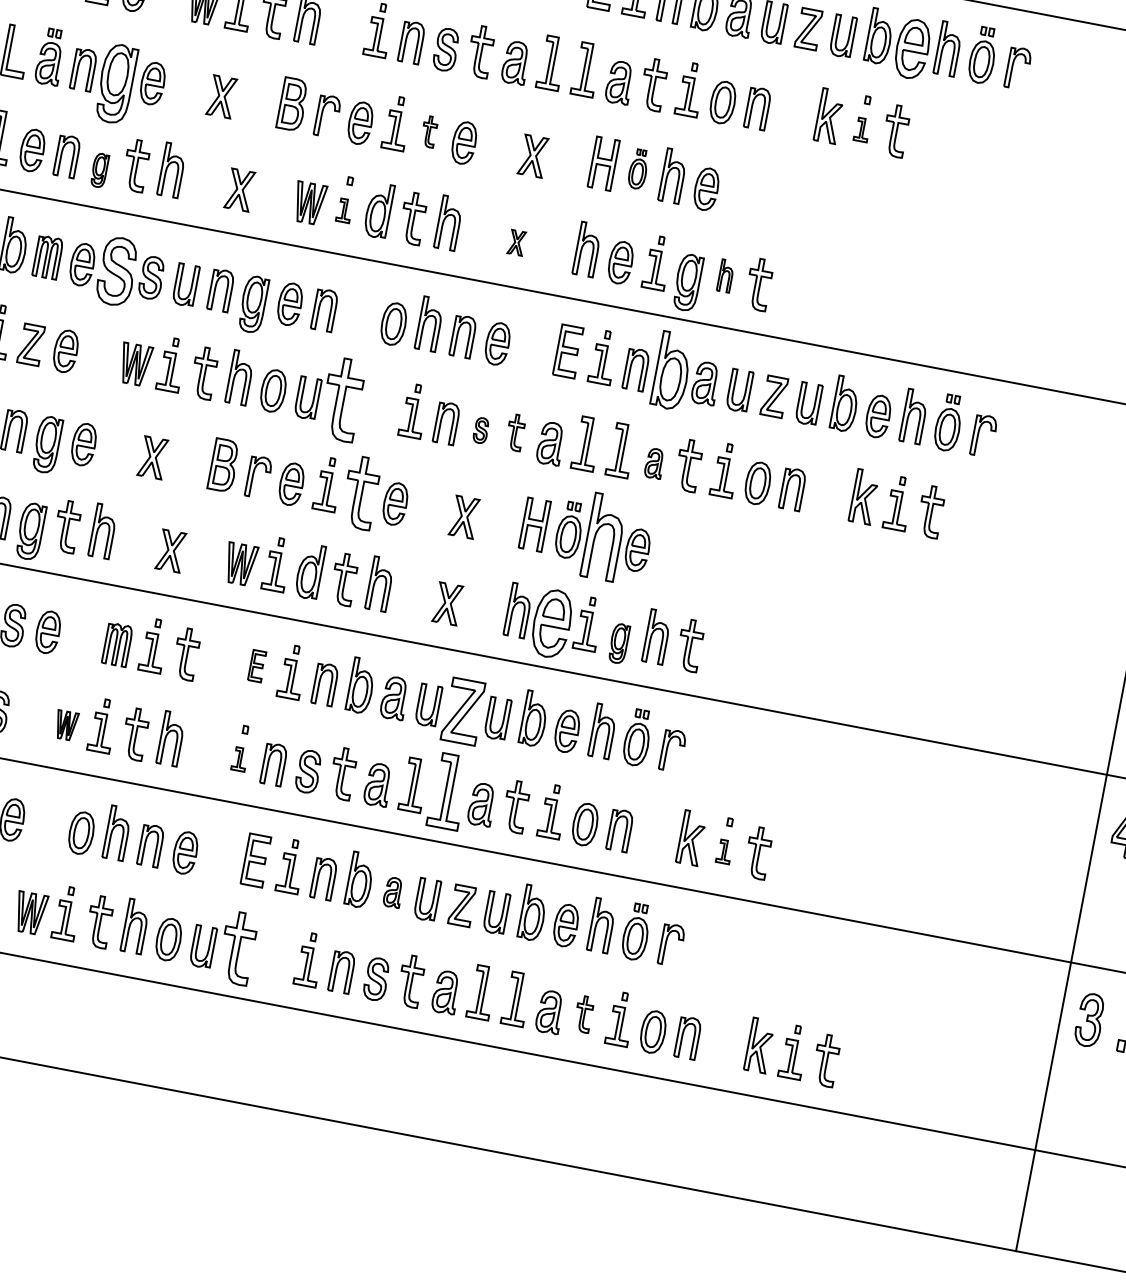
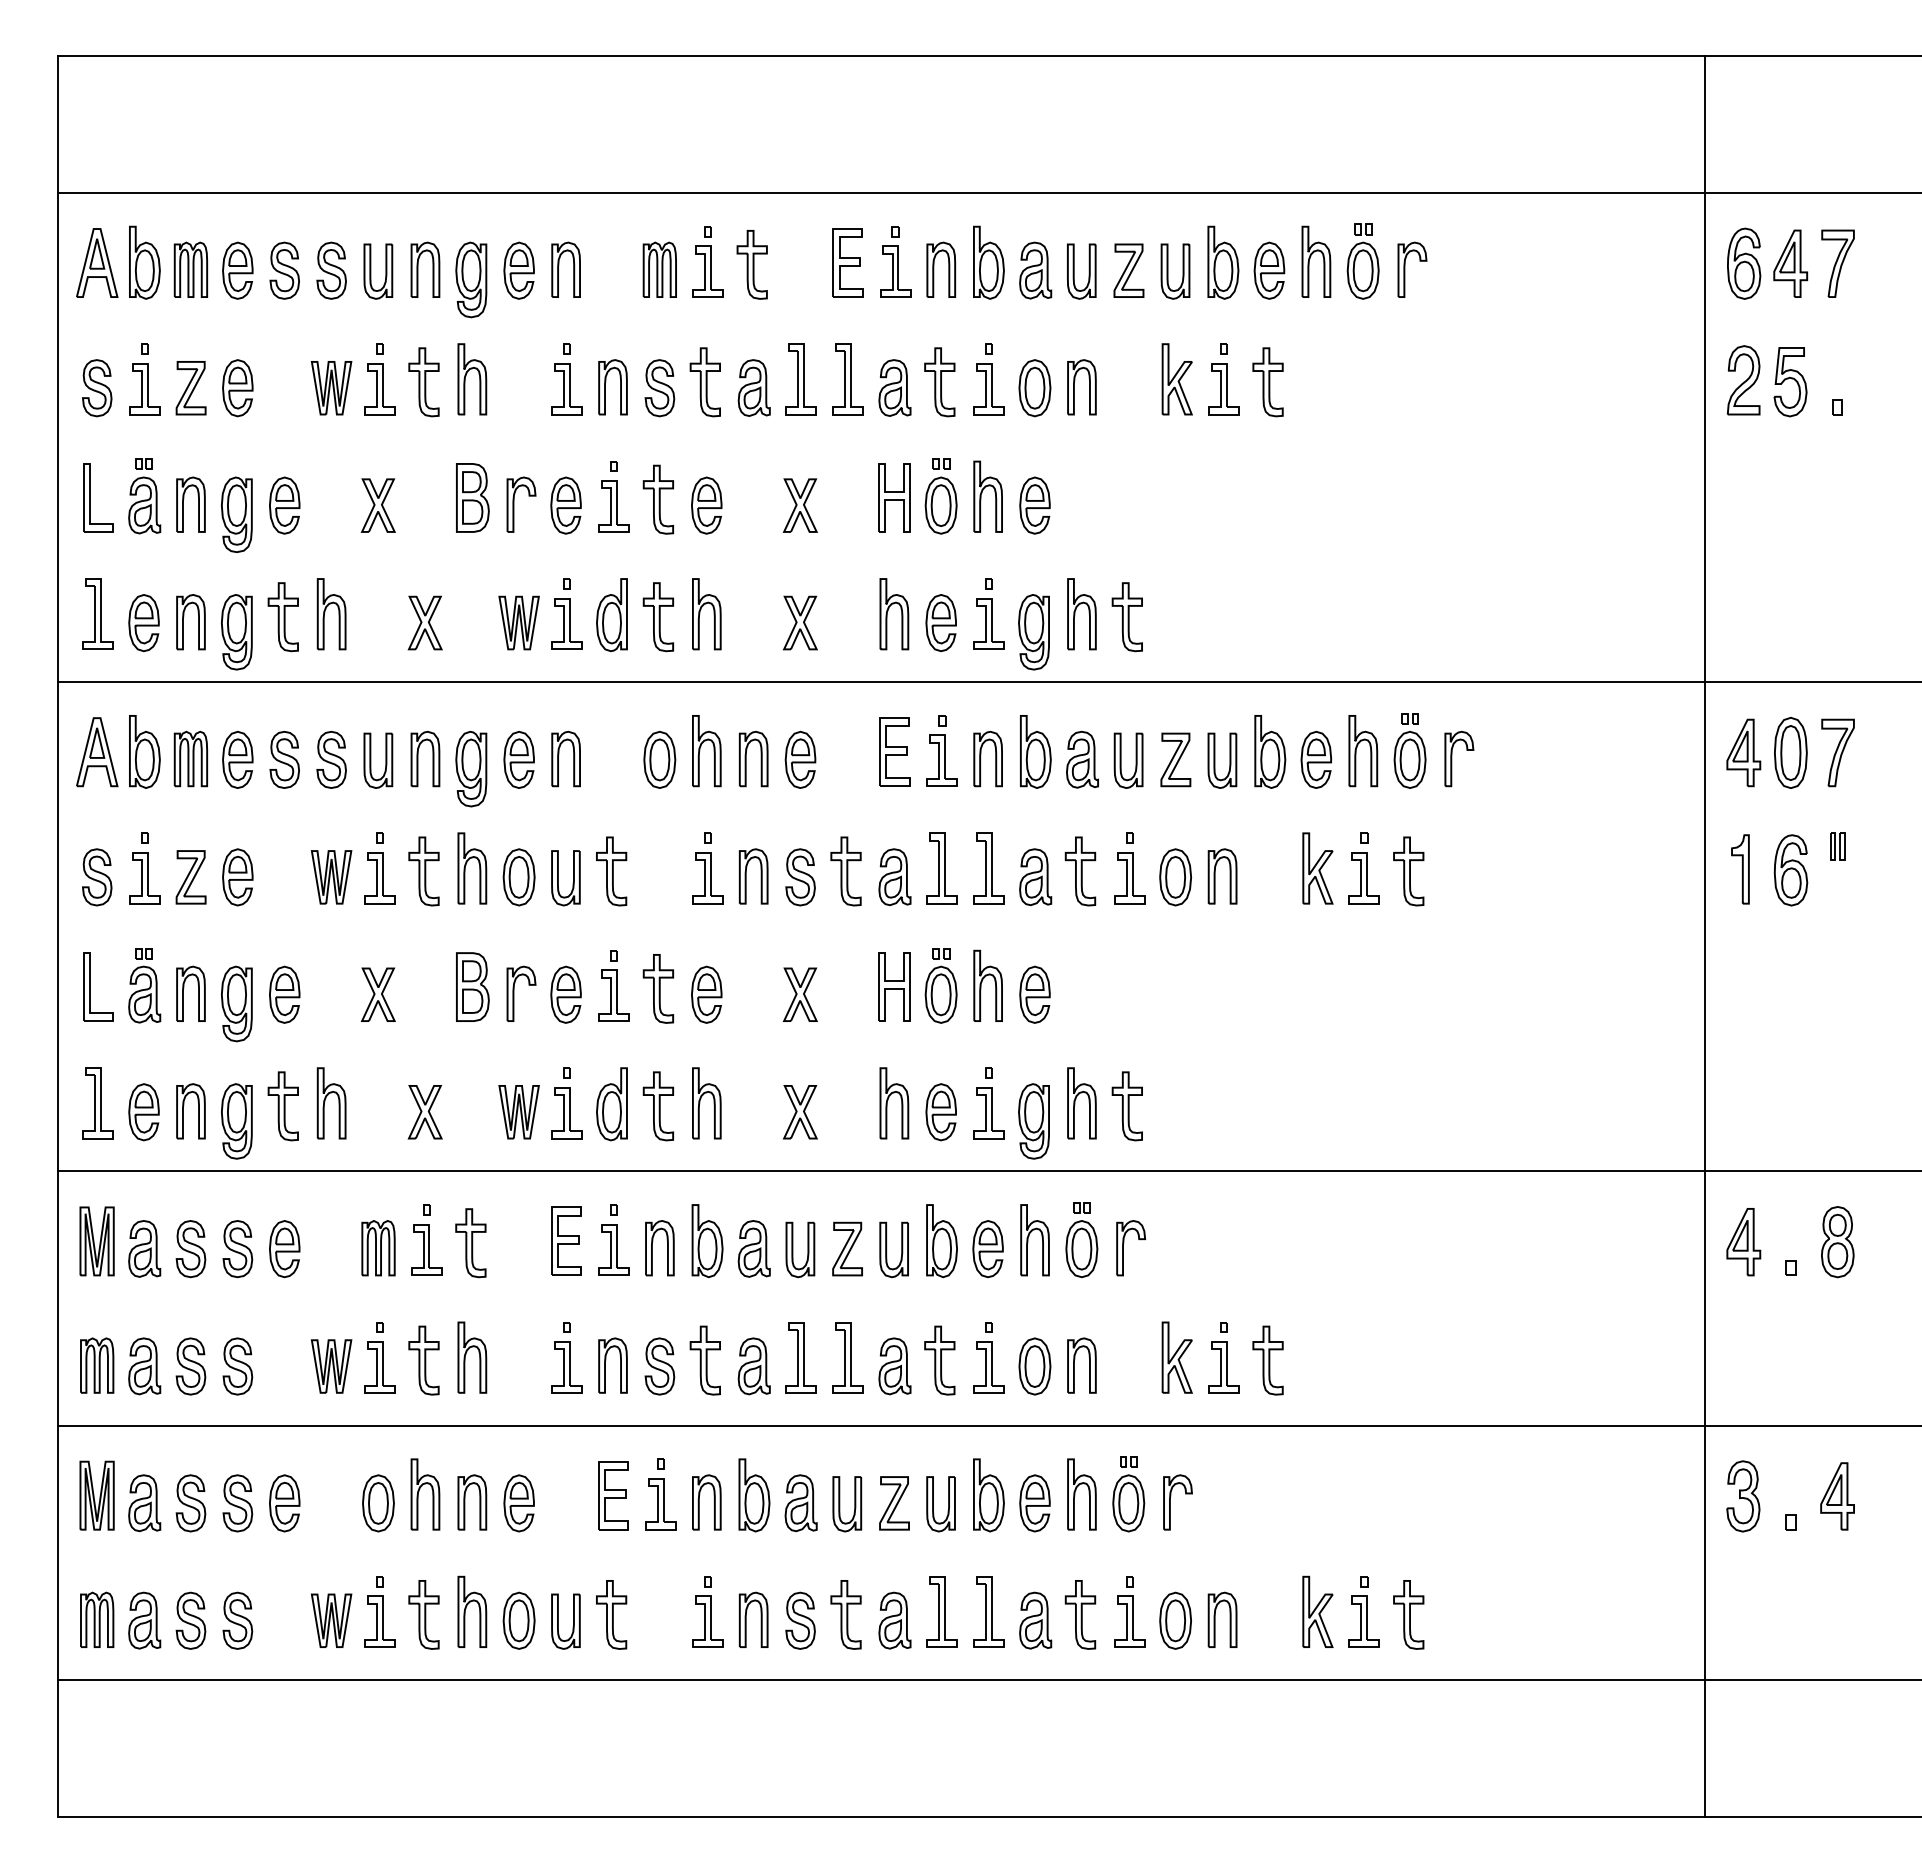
part: (912, 48) -> (1269, 270), size x0.71
part: (115, 83) -> (236, 514), size x0.71
part: (861, 130) -> (1223, 389), size x1.67
part: (428, 131) -> (657, 499), size x1.67
part: (638, 169) -> (940, 496), size x1.43
part: (99, 170) -> (236, 632), size x1.67
part: (344, 210) -> (566, 623), size x1.67
part: (516, 242) -> (800, 622), size x1.67
part: (116, 270) -> (284, 759), size x0.62
part: (725, 276) -> (1081, 614), size x1.67
part: (672, 370) -> (1035, 751), size x0.71
part: (342, 399) -> (611, 871), size x0.62
part: (481, 430) -> (800, 877), size x1.67
part: (515, 432) -> (845, 871), size x1.43
part: (654, 463) -> (1035, 877), size x1.43
part: (359, 492) -> (657, 988), size x0.71
part: (603, 536) -> (987, 985), size x0.62
part: (551, 623) -> (940, 1112), size x0.62
part: (618, 643) -> (1033, 1121), size x1.43
part: (257, 665) -> (566, 1240), size x1.67
part: (463, 711) -> (847, 1248), size x0.62
part: (66, 725) -> (331, 1366), size x1.43
part: (239, 759) -> (566, 1367), size x1.67
part: (448, 791) -> (847, 1357), size x0.71
part: (724, 851) -> (1223, 1367), size x1.67
part: (392, 892) -> (800, 1503), size x1.43
part: (237, 947) -> (611, 1614), size x0.71
part: (583, 1014) -> (1080, 1614), size x1.43

